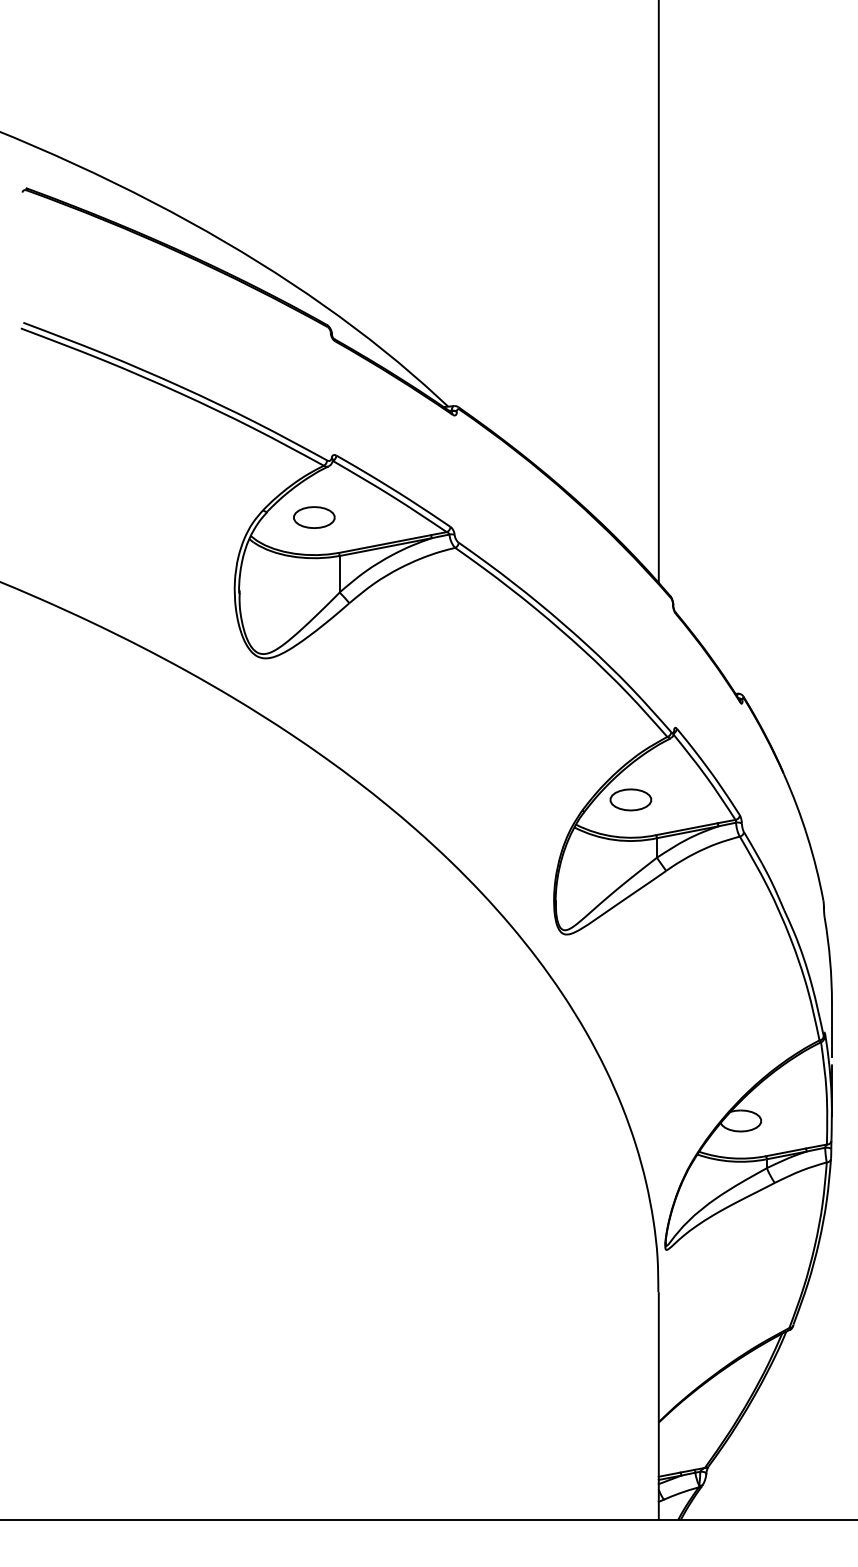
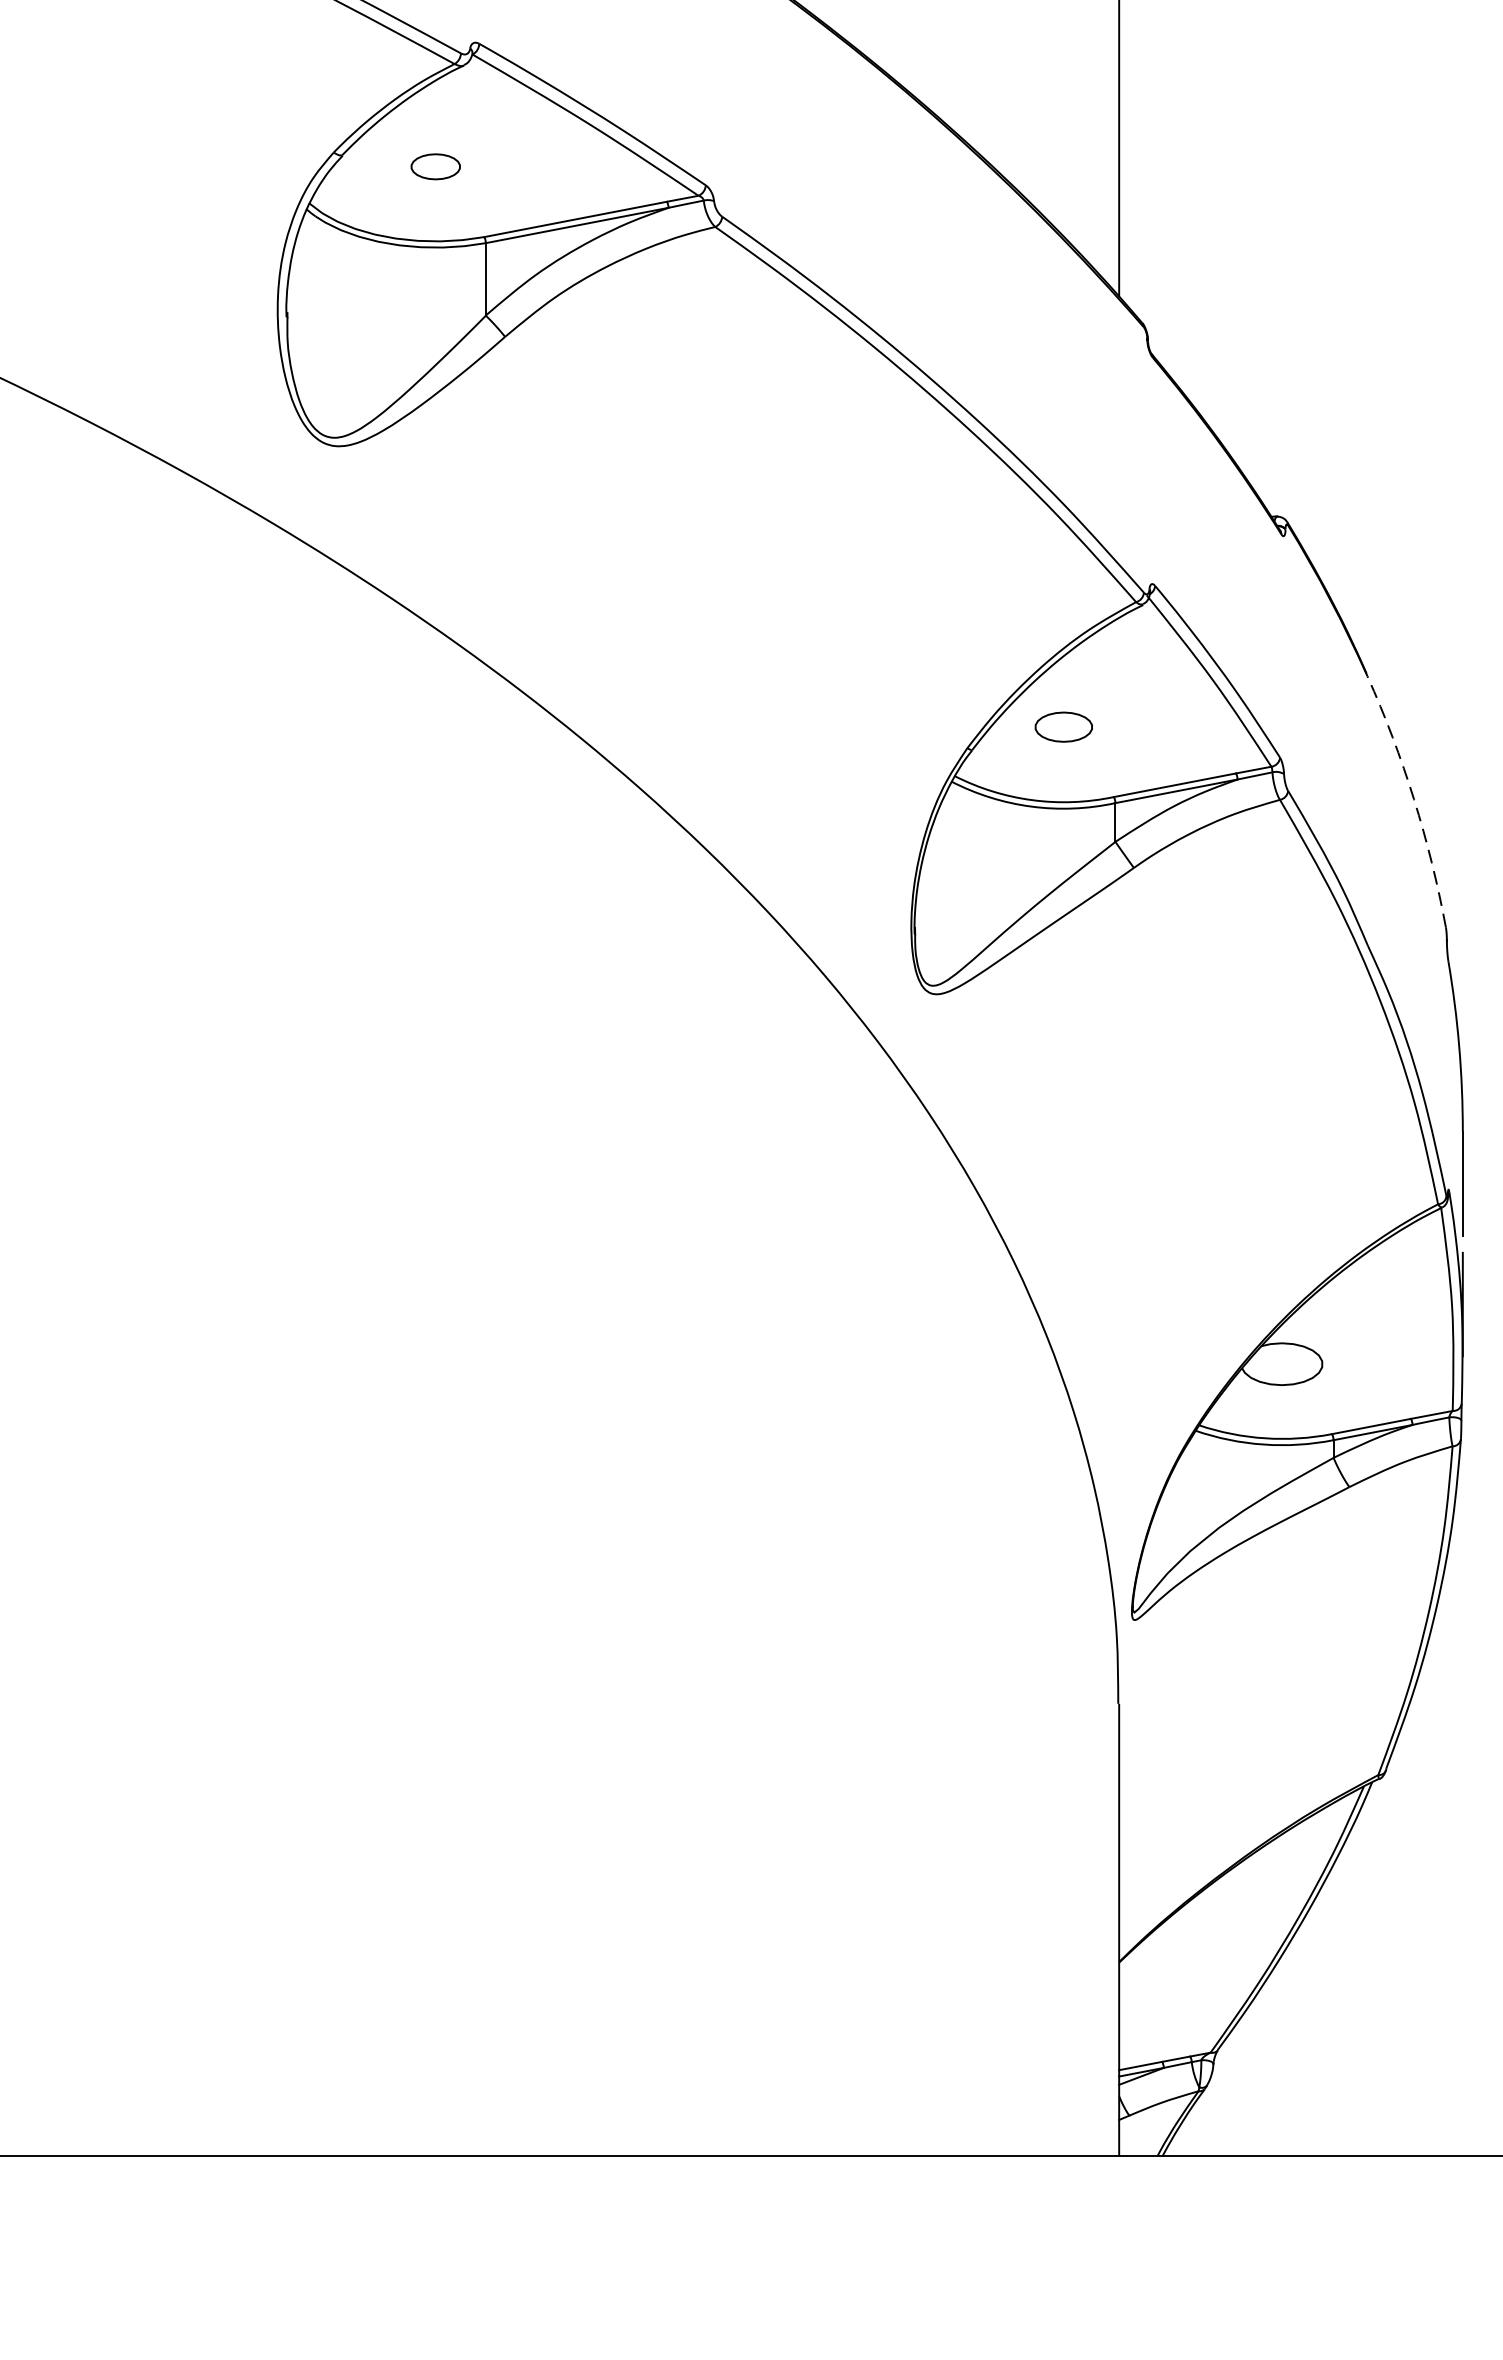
part: (314, 517) -> (435, 166), size x0.6
part: (630, 799) -> (1063, 726), size x0.7
arc: (807, 836) -> (1414, 799), solid -> dashed

